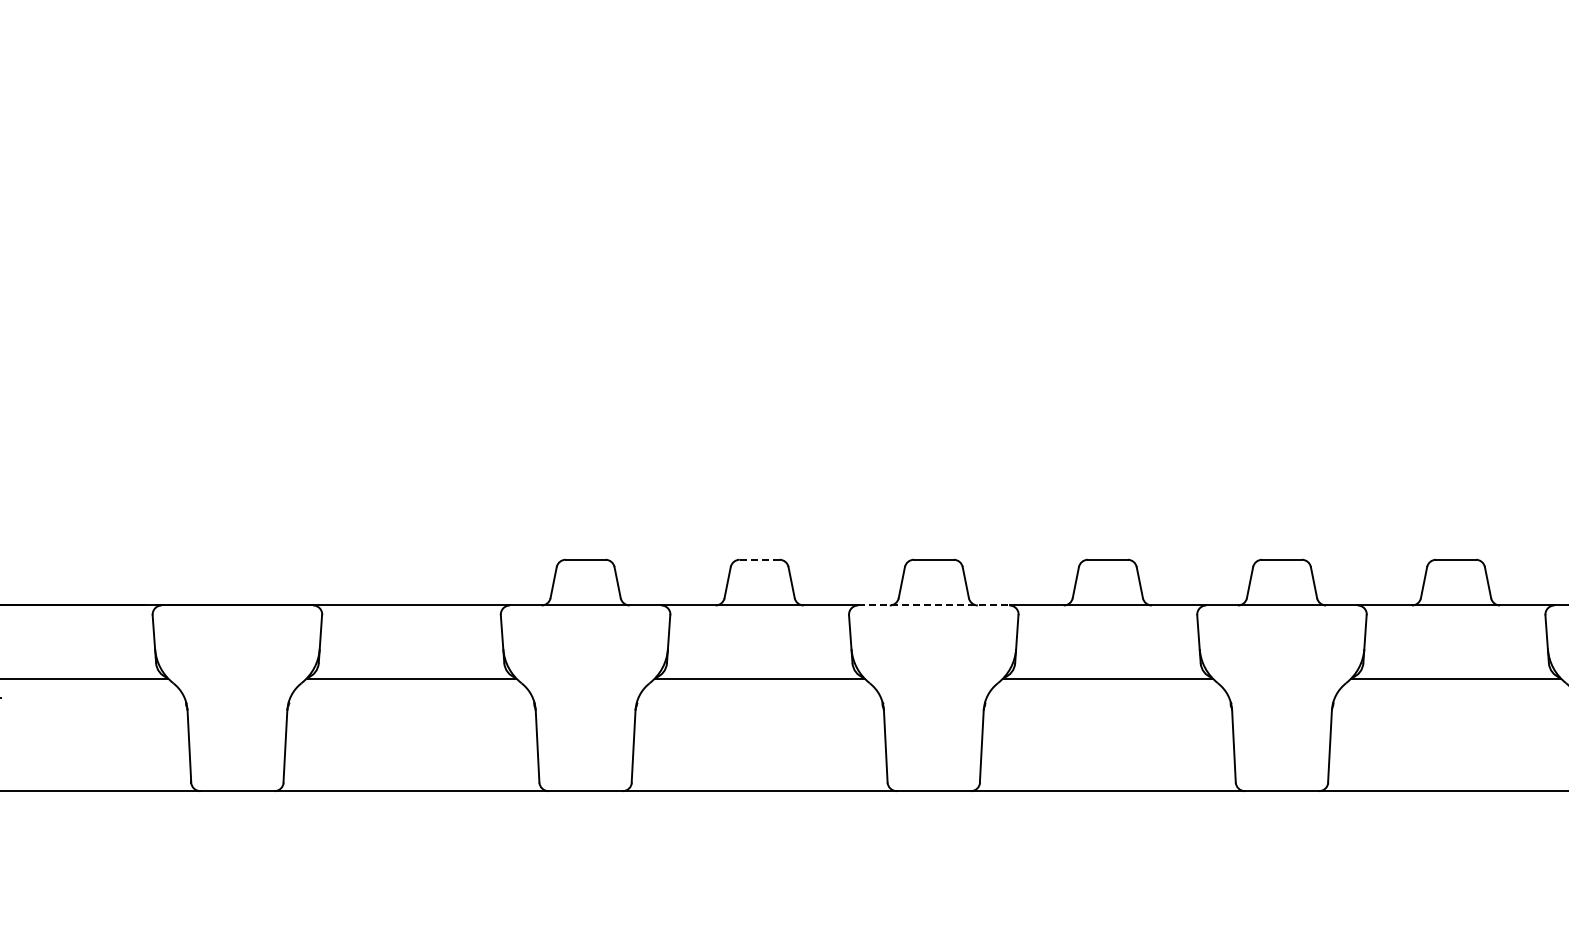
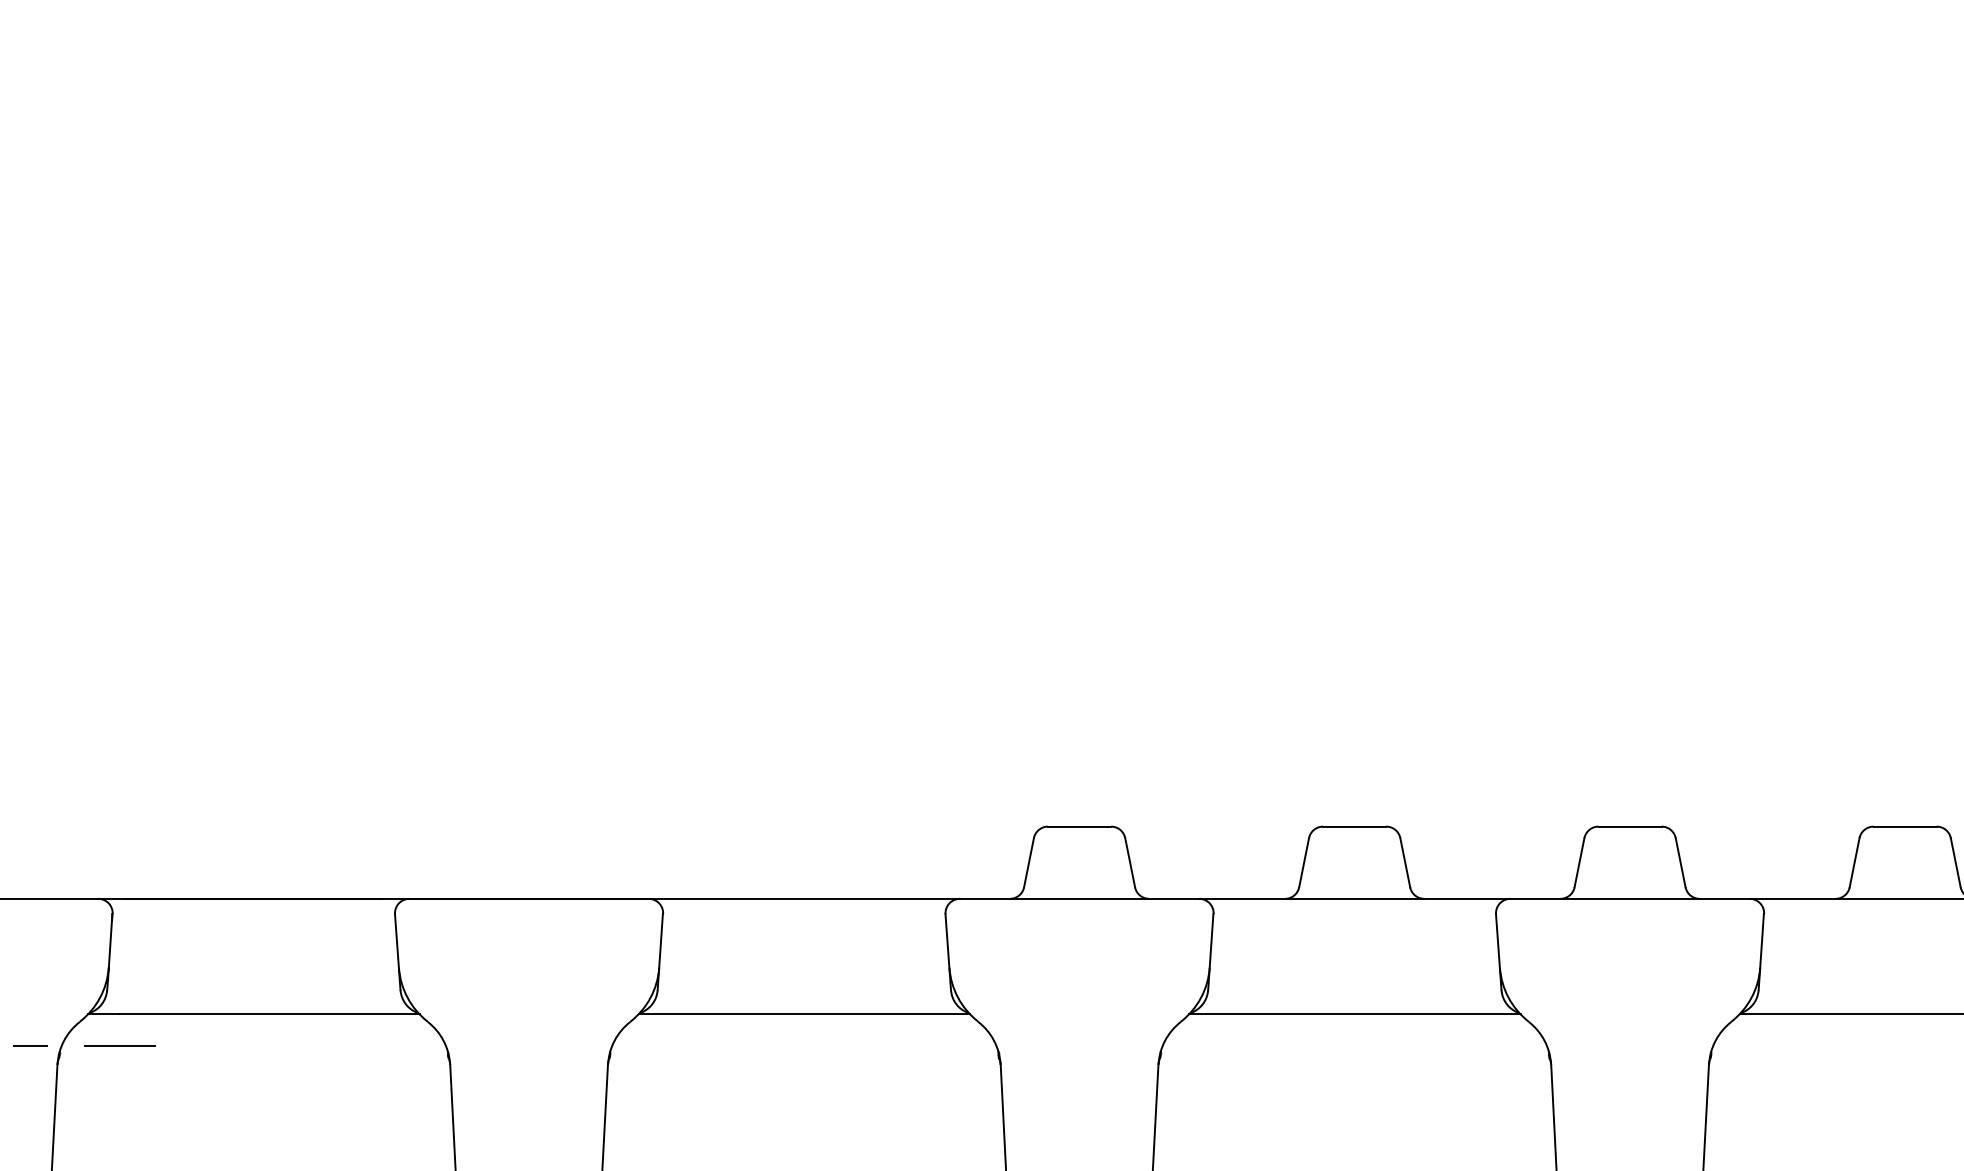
line: (759, 559) -> (1354, 826), dashed -> solid
line: (933, 605) -> (1629, 898), dashed -> solid

